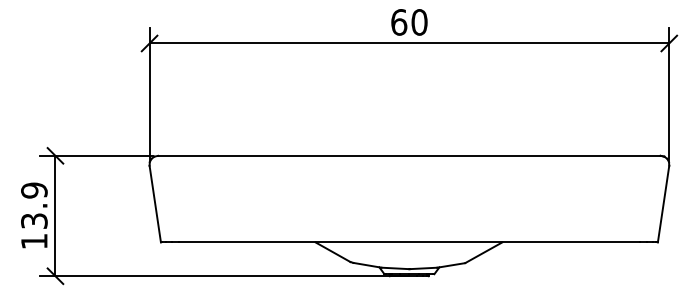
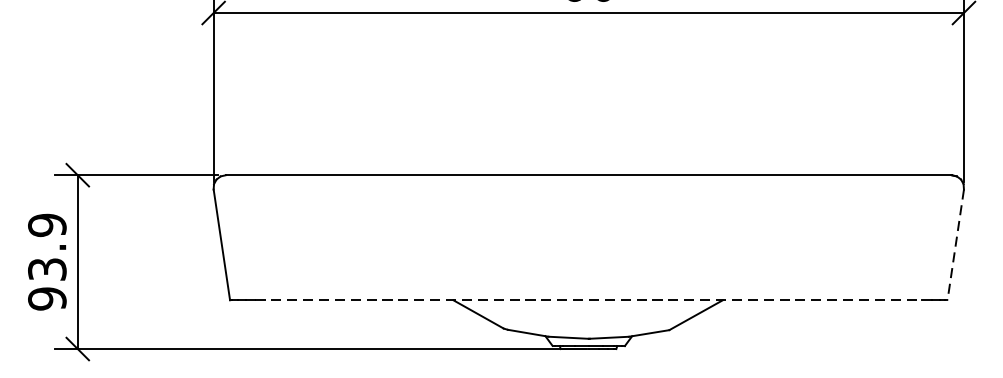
line: (663, 204) -> (955, 245), solid -> dashed
text: (34, 241) -> (47, 298), 13.9 -> 93.9
line: (409, 242) -> (588, 300), solid -> dashed

